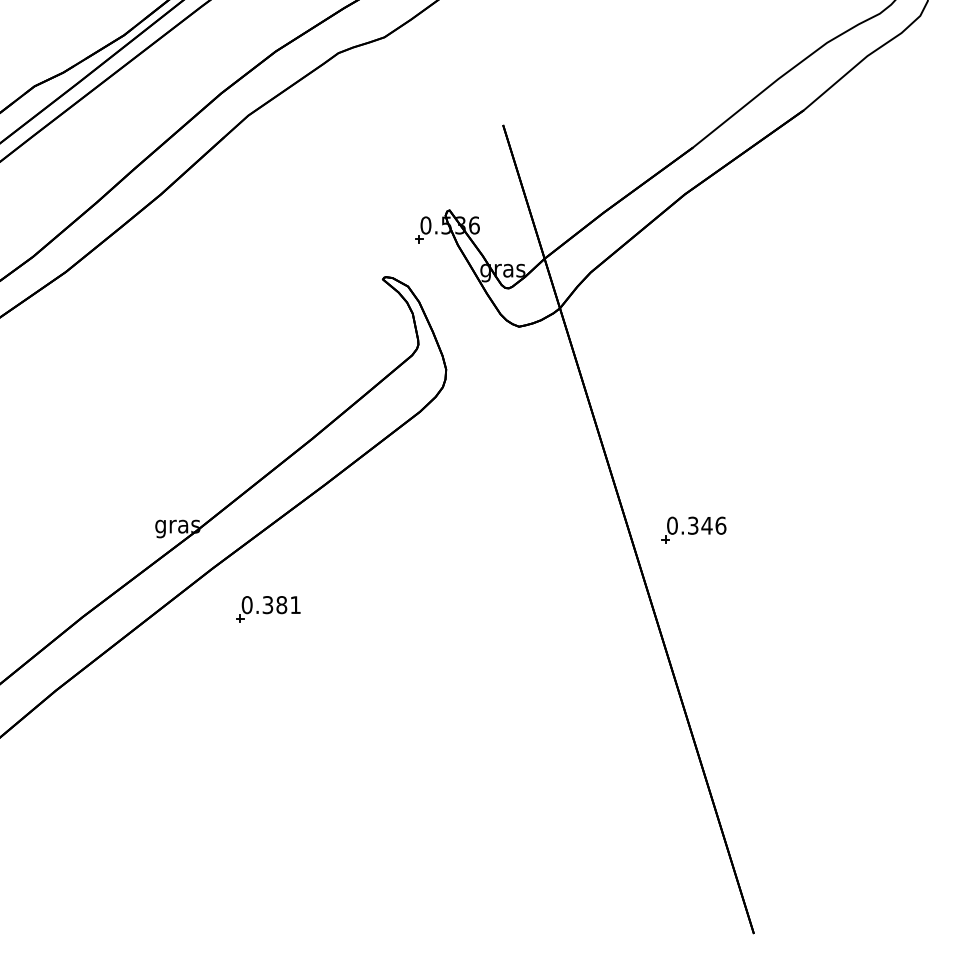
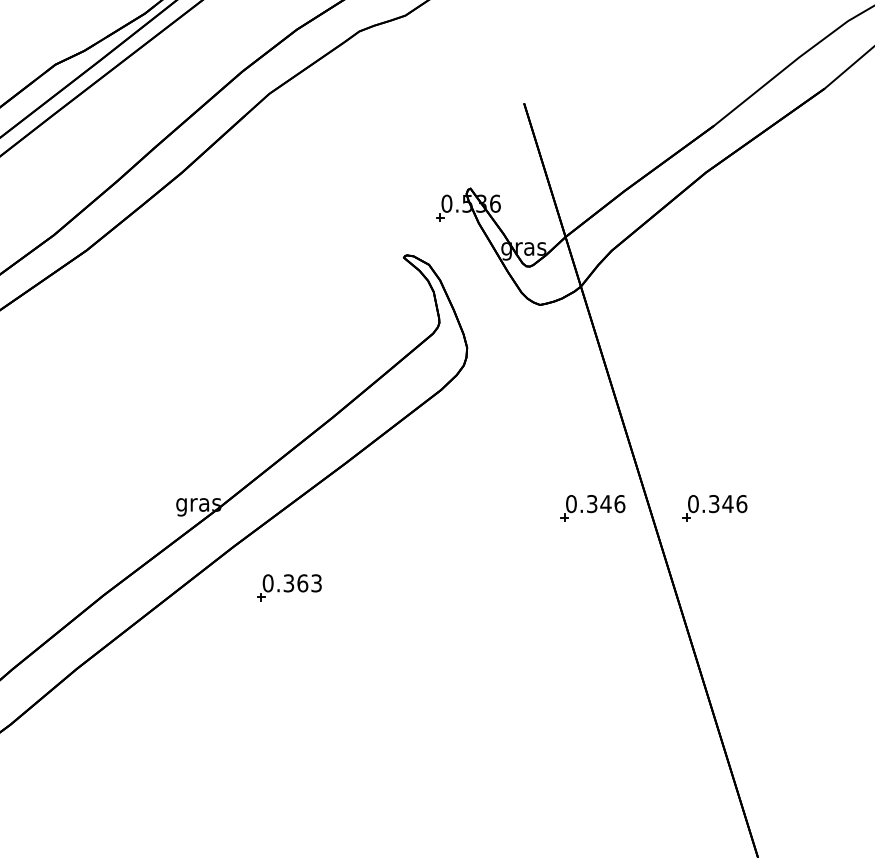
part: (571, 529) -> (592, 507), added
text: (288, 605) -> (309, 583), 0.381 -> 0.363

